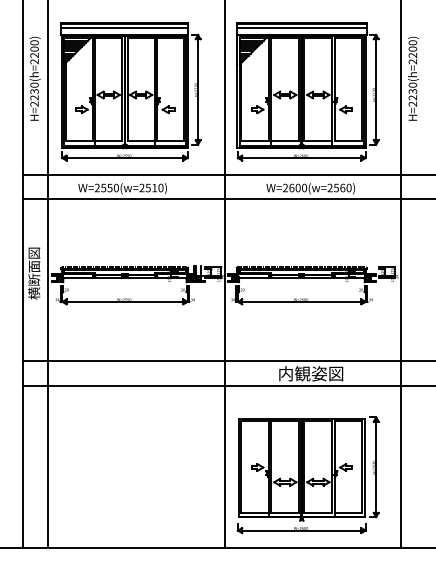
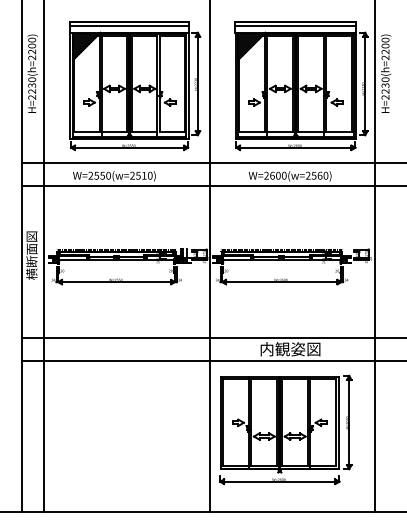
part: (131, 92) -> (135, 86), moved
part: (307, 92) -> (301, 86), moved
part: (307, 474) -> (285, 429), moved

